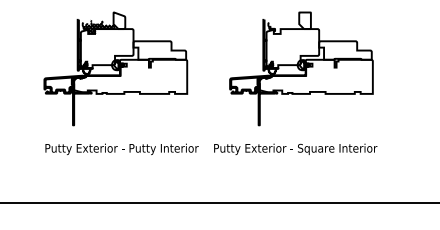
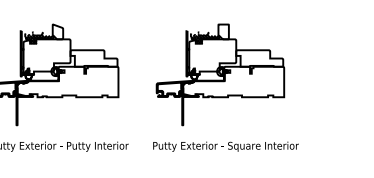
hatch: (285, 26) -> (206, 37), added
text: (295, 148) -> (225, 145), moved

